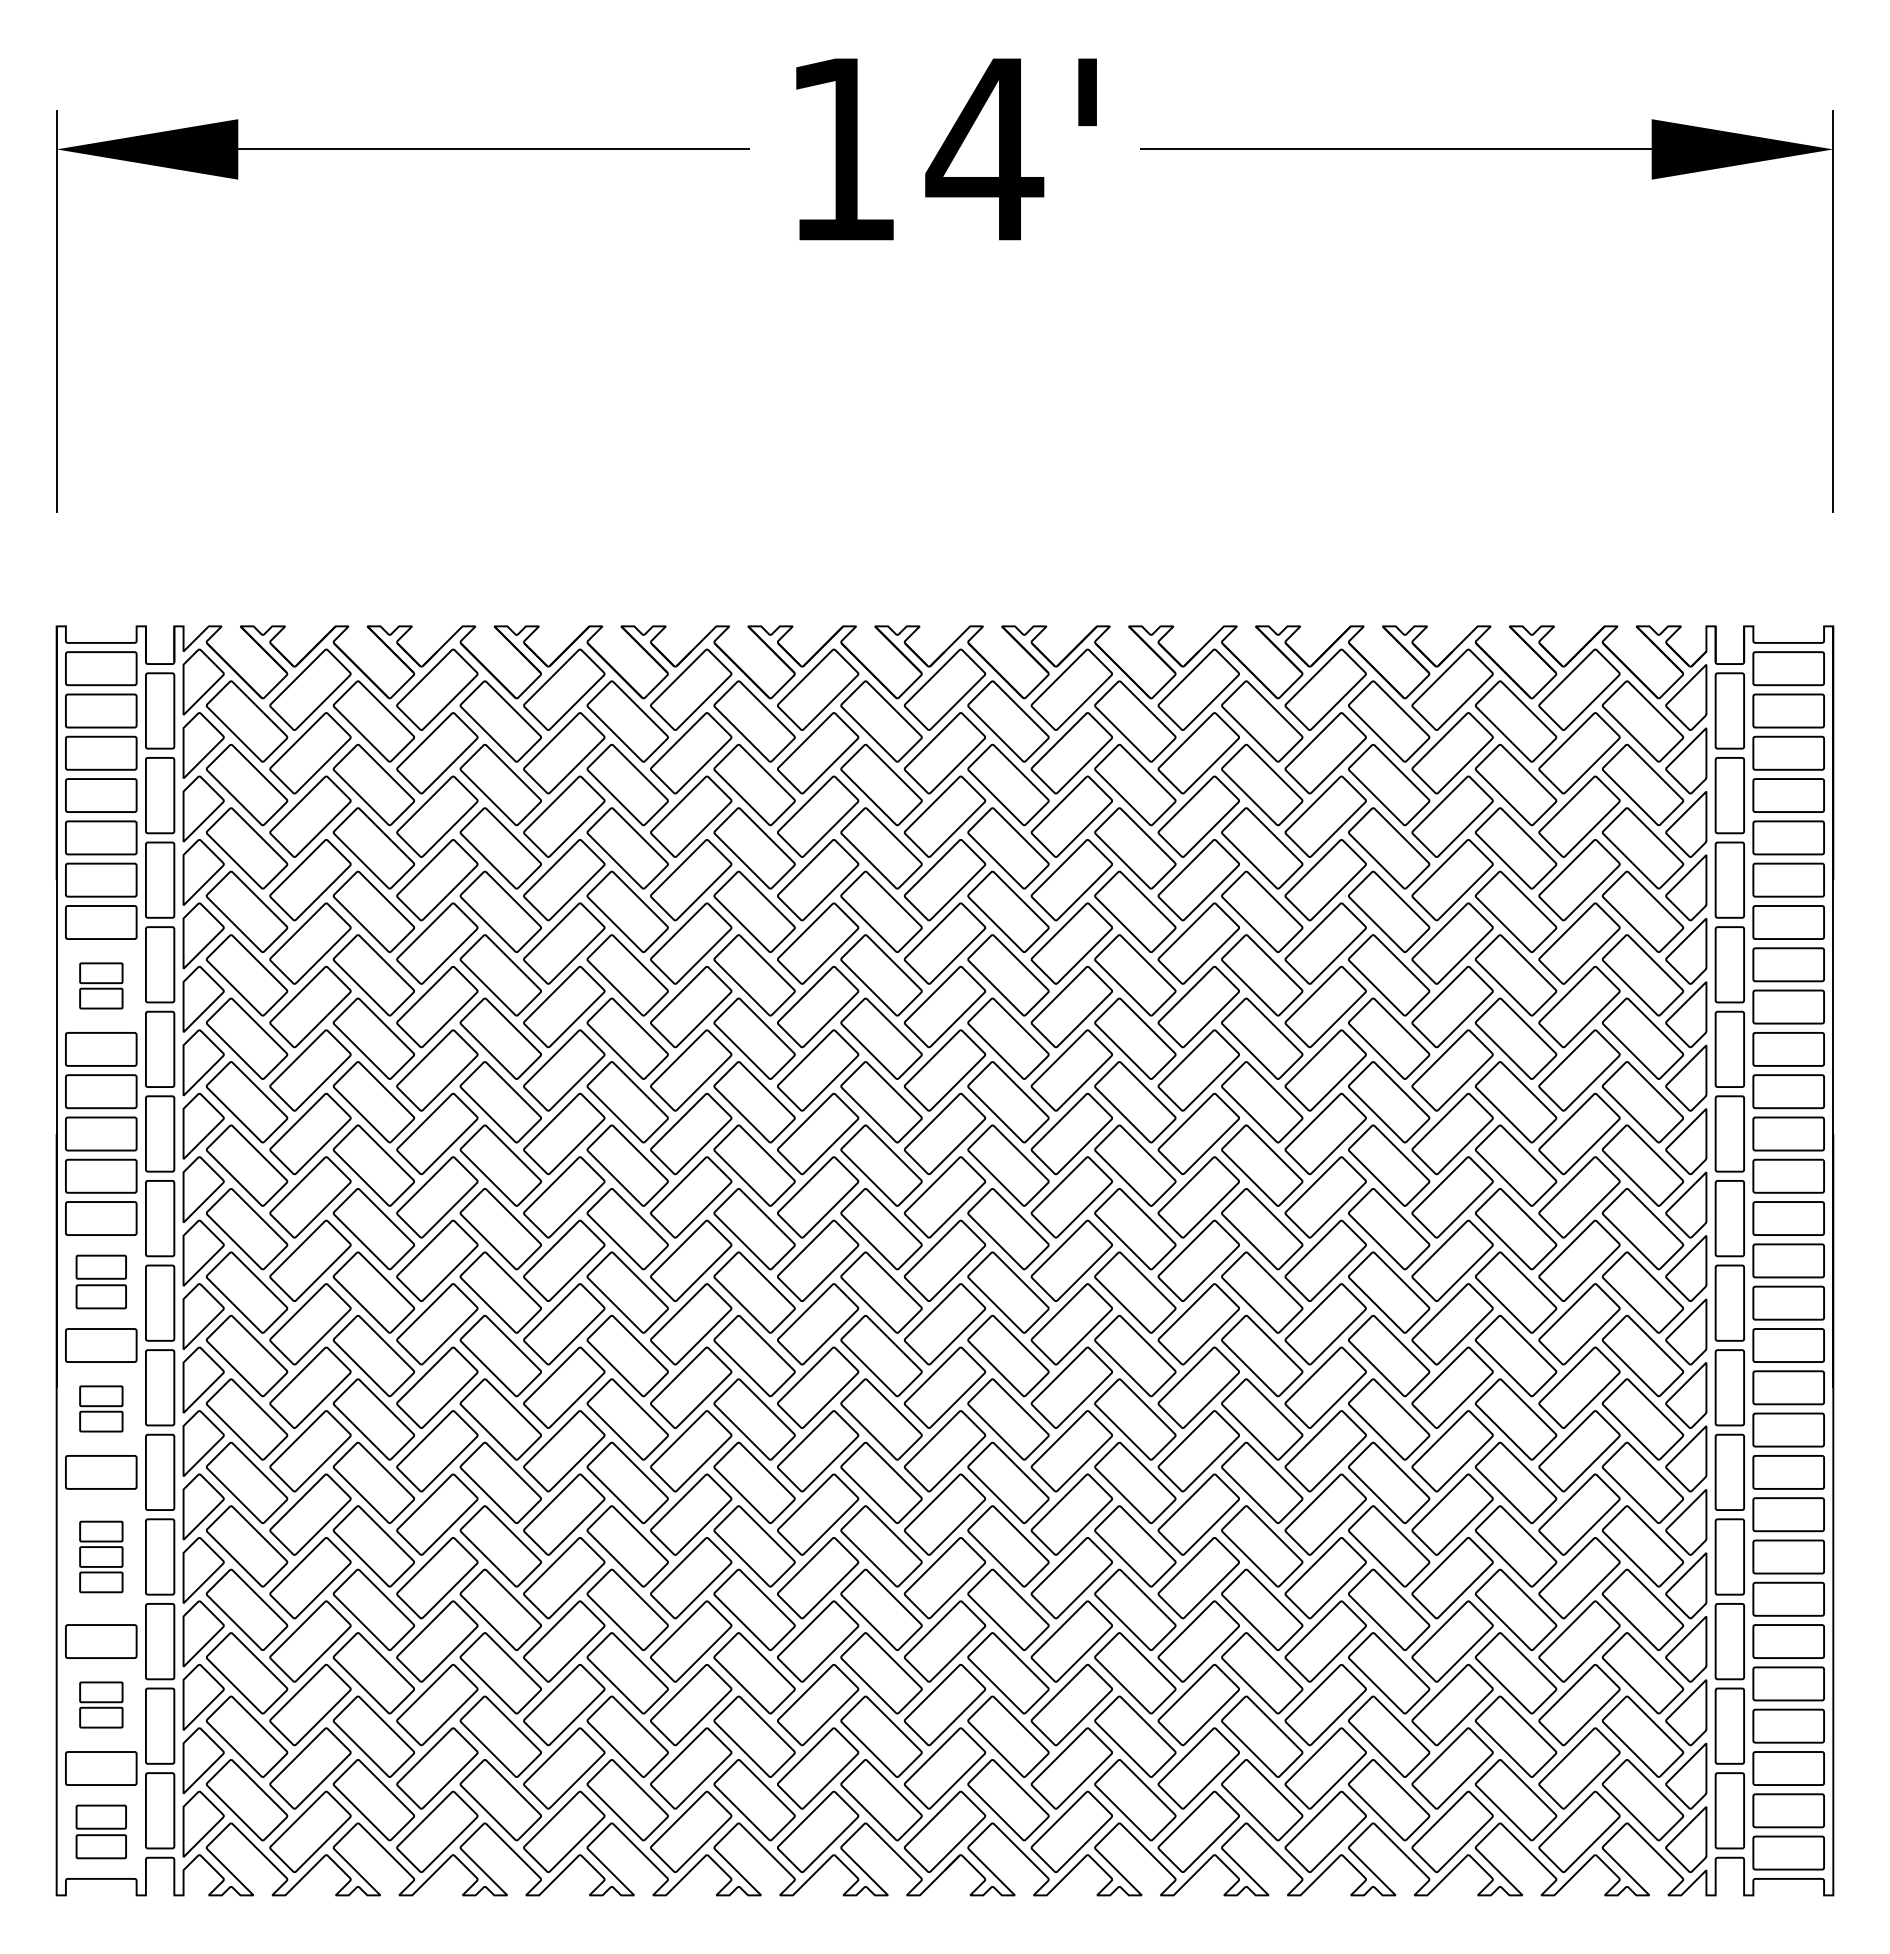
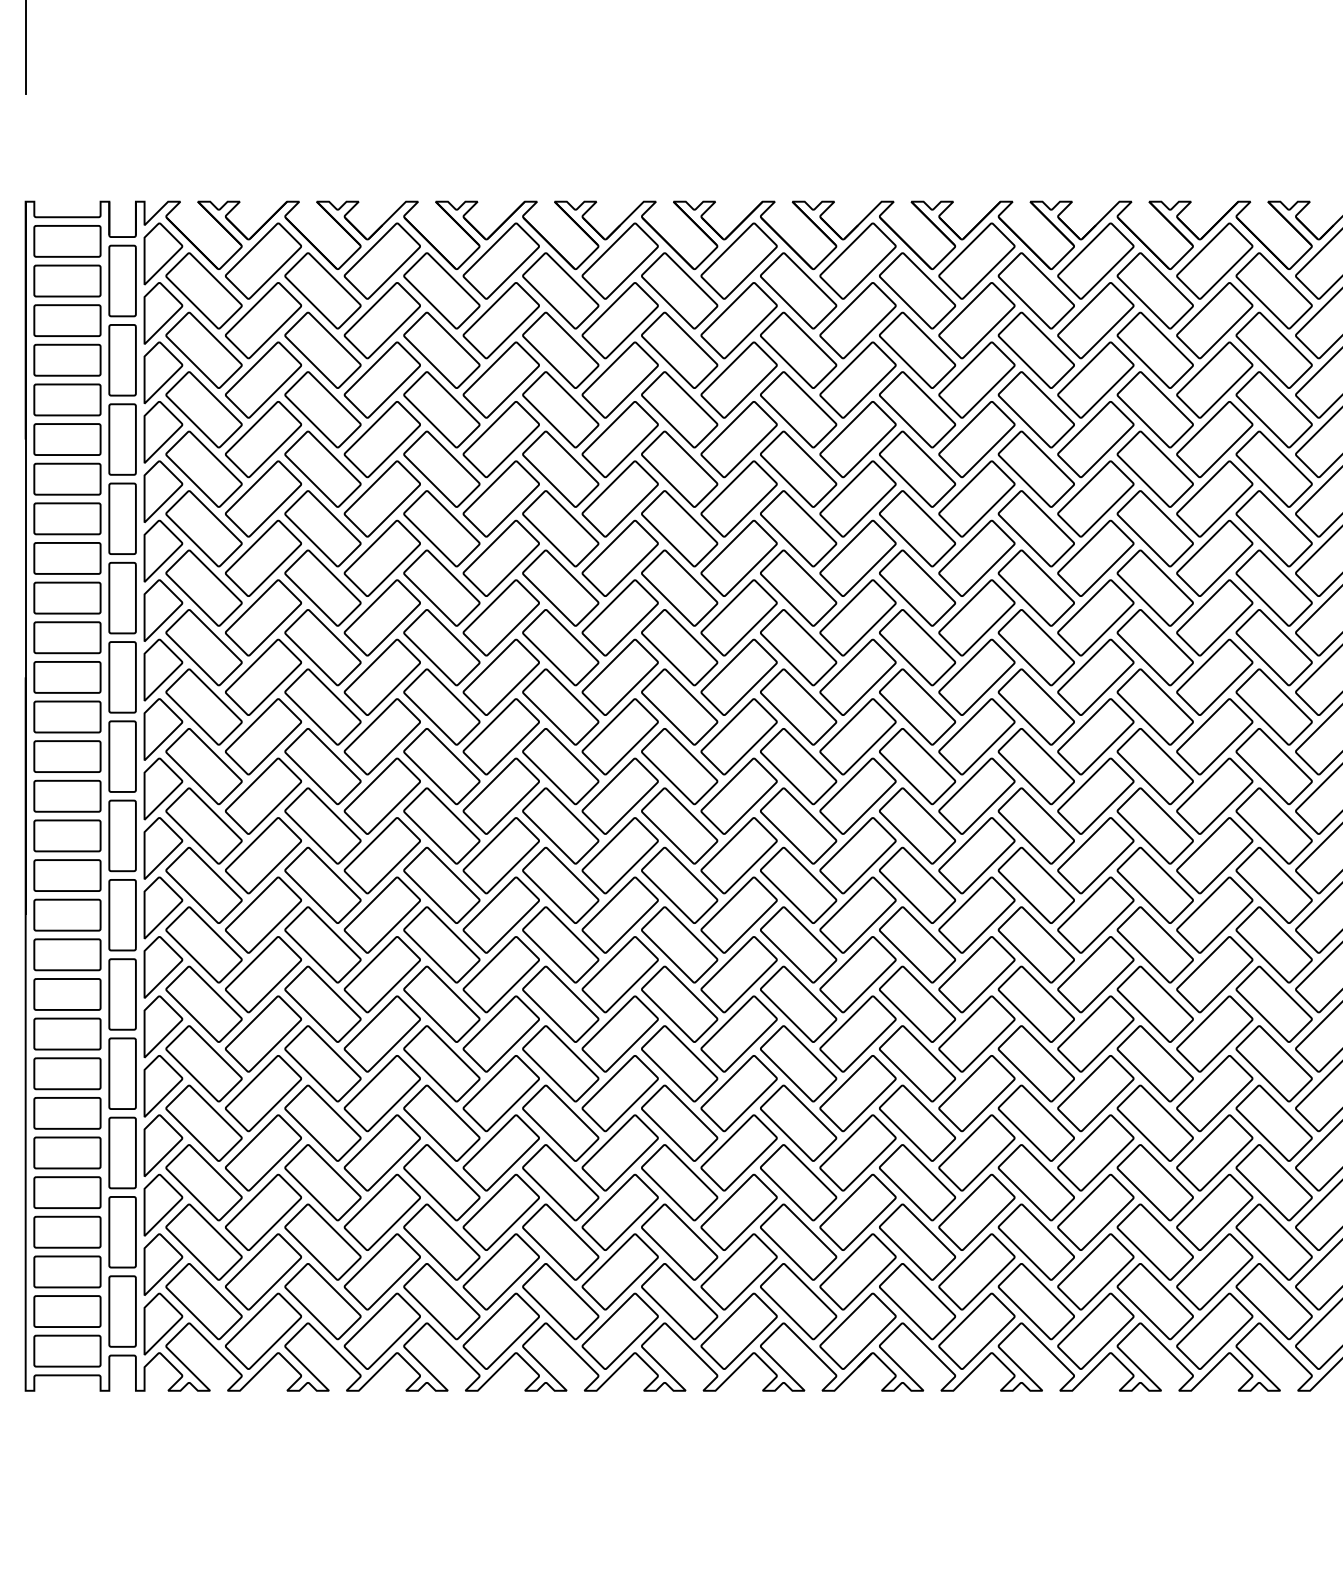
part: (101, 985) -> (67, 538), size x1.67
part: (101, 1281) -> (67, 815), size x1.43
part: (101, 1408) -> (67, 934), size x1.67
part: (101, 1556) -> (67, 1073), size x1.67
part: (101, 1704) -> (67, 1211), size x1.67
part: (101, 1831) -> (67, 1330), size x1.43

